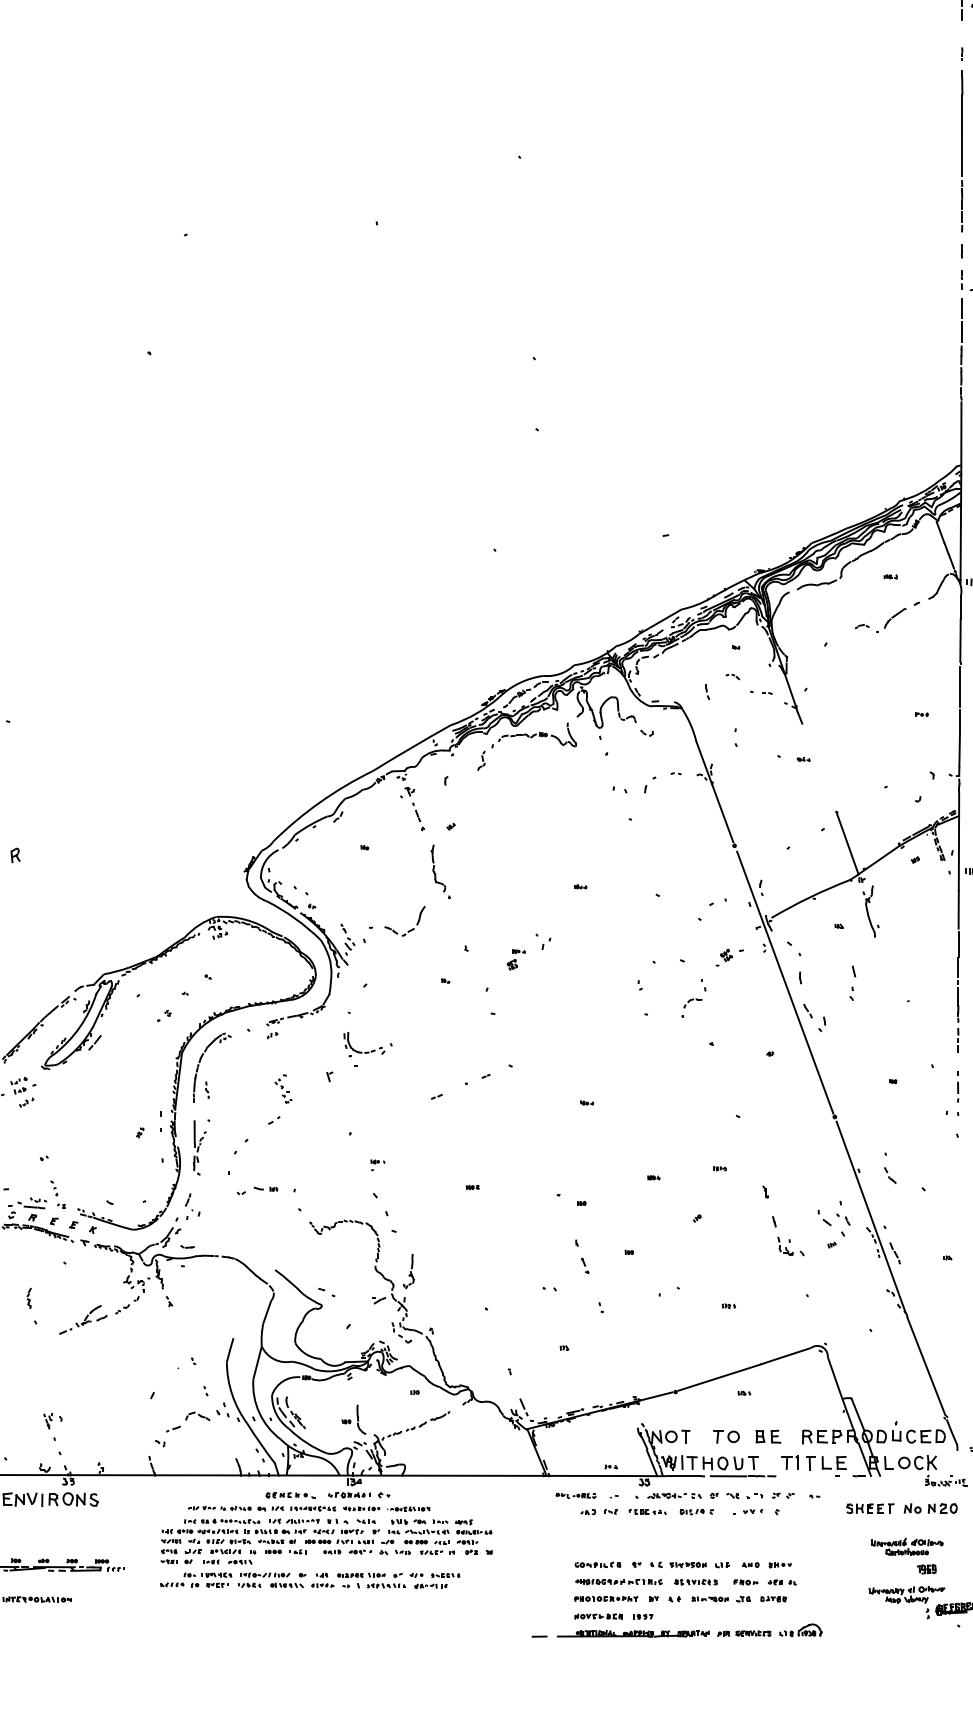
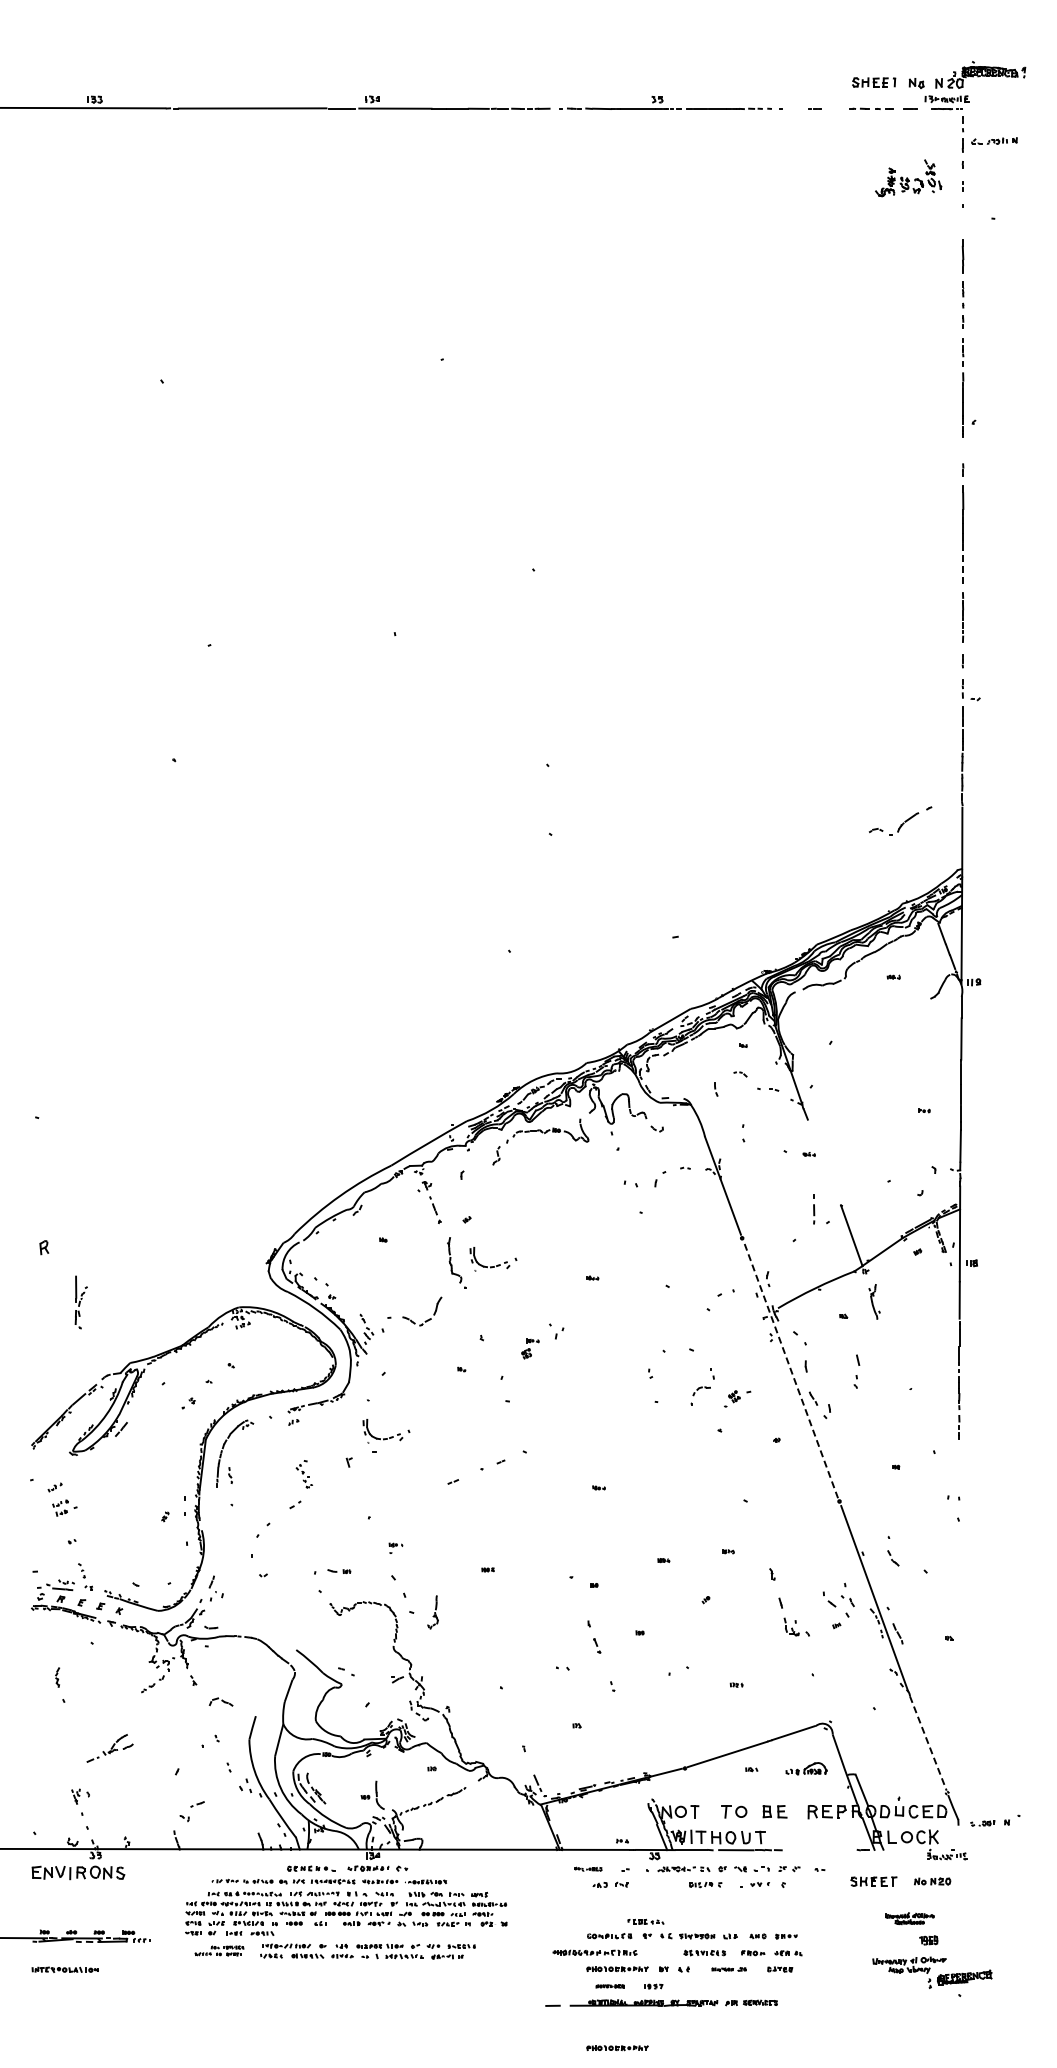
line: (962, 153) -> (963, 566), solid -> dashed
part: (887, 616) -> (900, 820), moved
part: (482, 872) -> (497, 1264), added
part: (870, 910) -> (874, 1301), size x0.7
part: (729, 957) -> (737, 1398), moved
line: (785, 983) -> (791, 1371), solid -> dashed
part: (22, 1085) -> (64, 1507), moved
part: (958, 1087) -> (814, 1209), moved
part: (199, 1147) -> (80, 1302), moved
part: (266, 1189) -> (339, 1571), moved
part: (408, 1271) -> (432, 1612), moved
part: (82, 1319) -> (109, 1748), moved
line: (926, 1366) -> (928, 1743), solid -> dashed
part: (197, 1415) -> (220, 1701), moved
part: (814, 1466) -> (819, 1840), removed
part: (576, 1496) -> (588, 1869), size x0.7
part: (930, 1508) -> (932, 1881), size x0.7
part: (647, 1511) -> (645, 1921), moved
part: (906, 1546) -> (909, 1918), size x0.7
part: (196, 1579) -> (219, 1950), size x0.7
part: (618, 1581) -> (594, 1952), moved
part: (720, 1599) -> (728, 1969), size x0.6
part: (597, 1616) -> (609, 1986), size x0.6
part: (800, 1630) -> (806, 1768), moved
part: (606, 1680) -> (617, 2048), added

